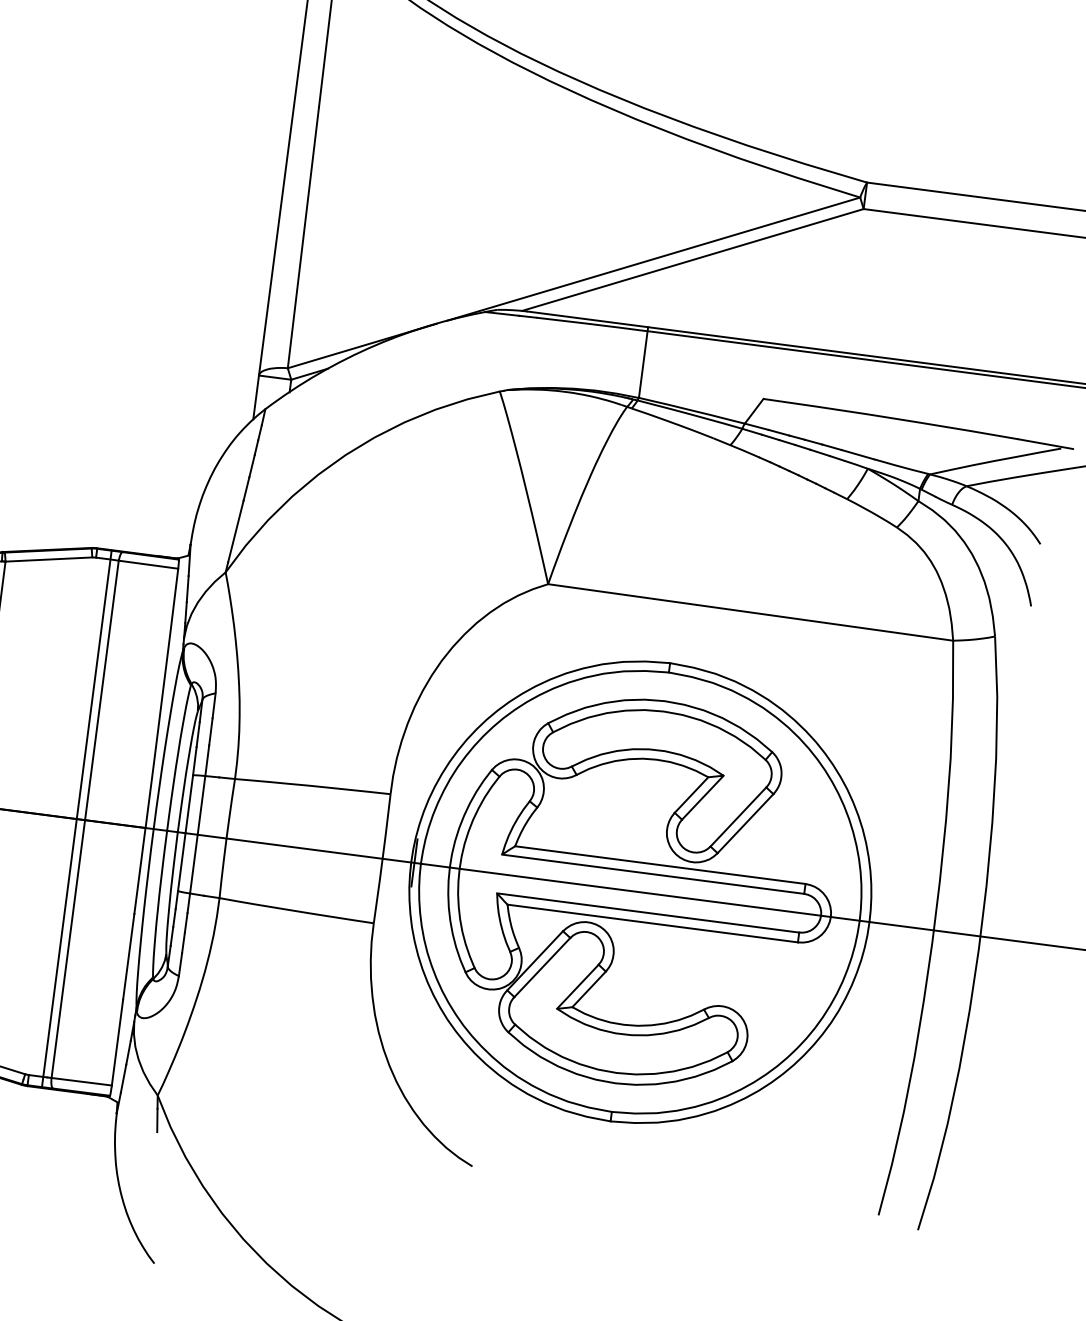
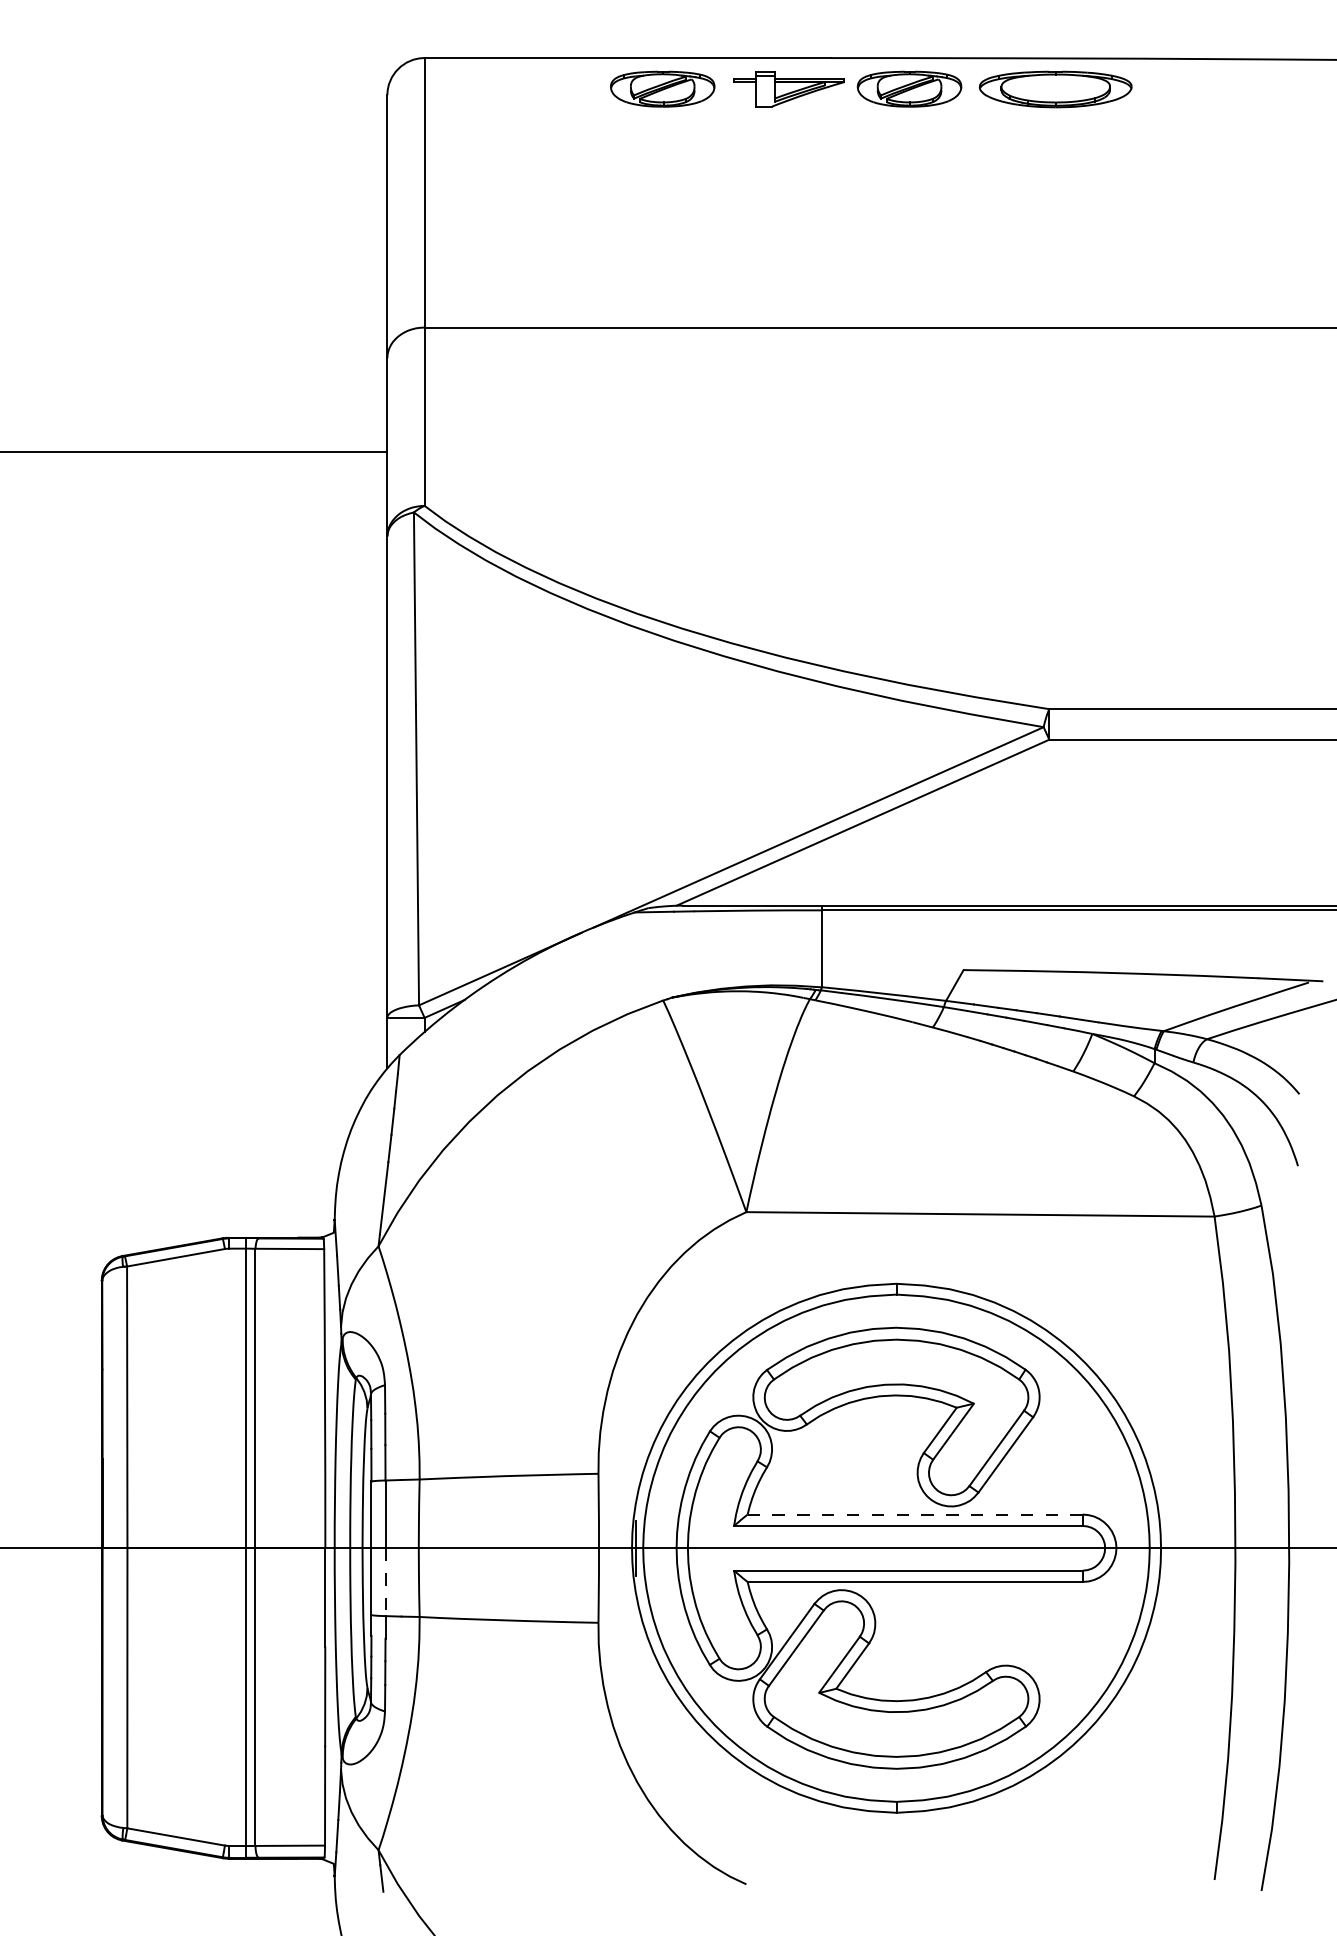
line: (193, 864) -> (385, 1582), solid -> dashed
line: (660, 865) -> (915, 1514), solid -> dashed

